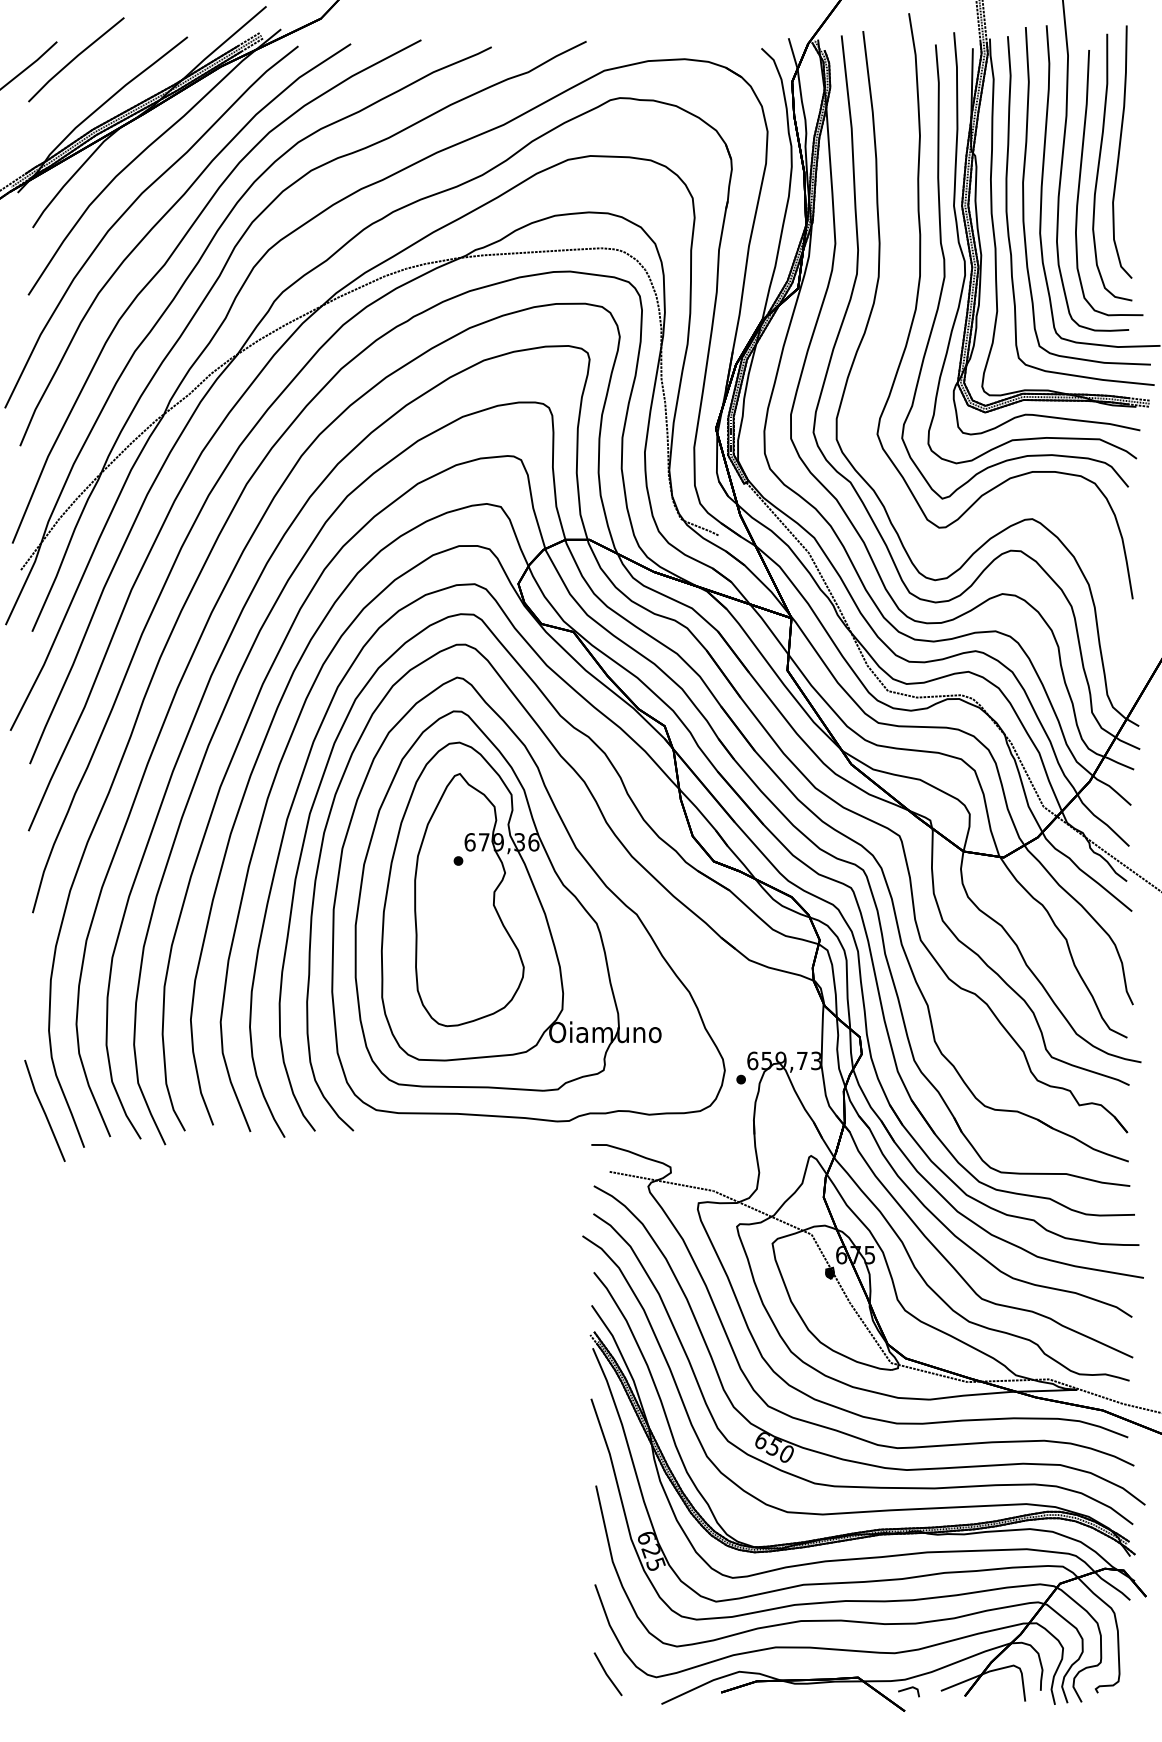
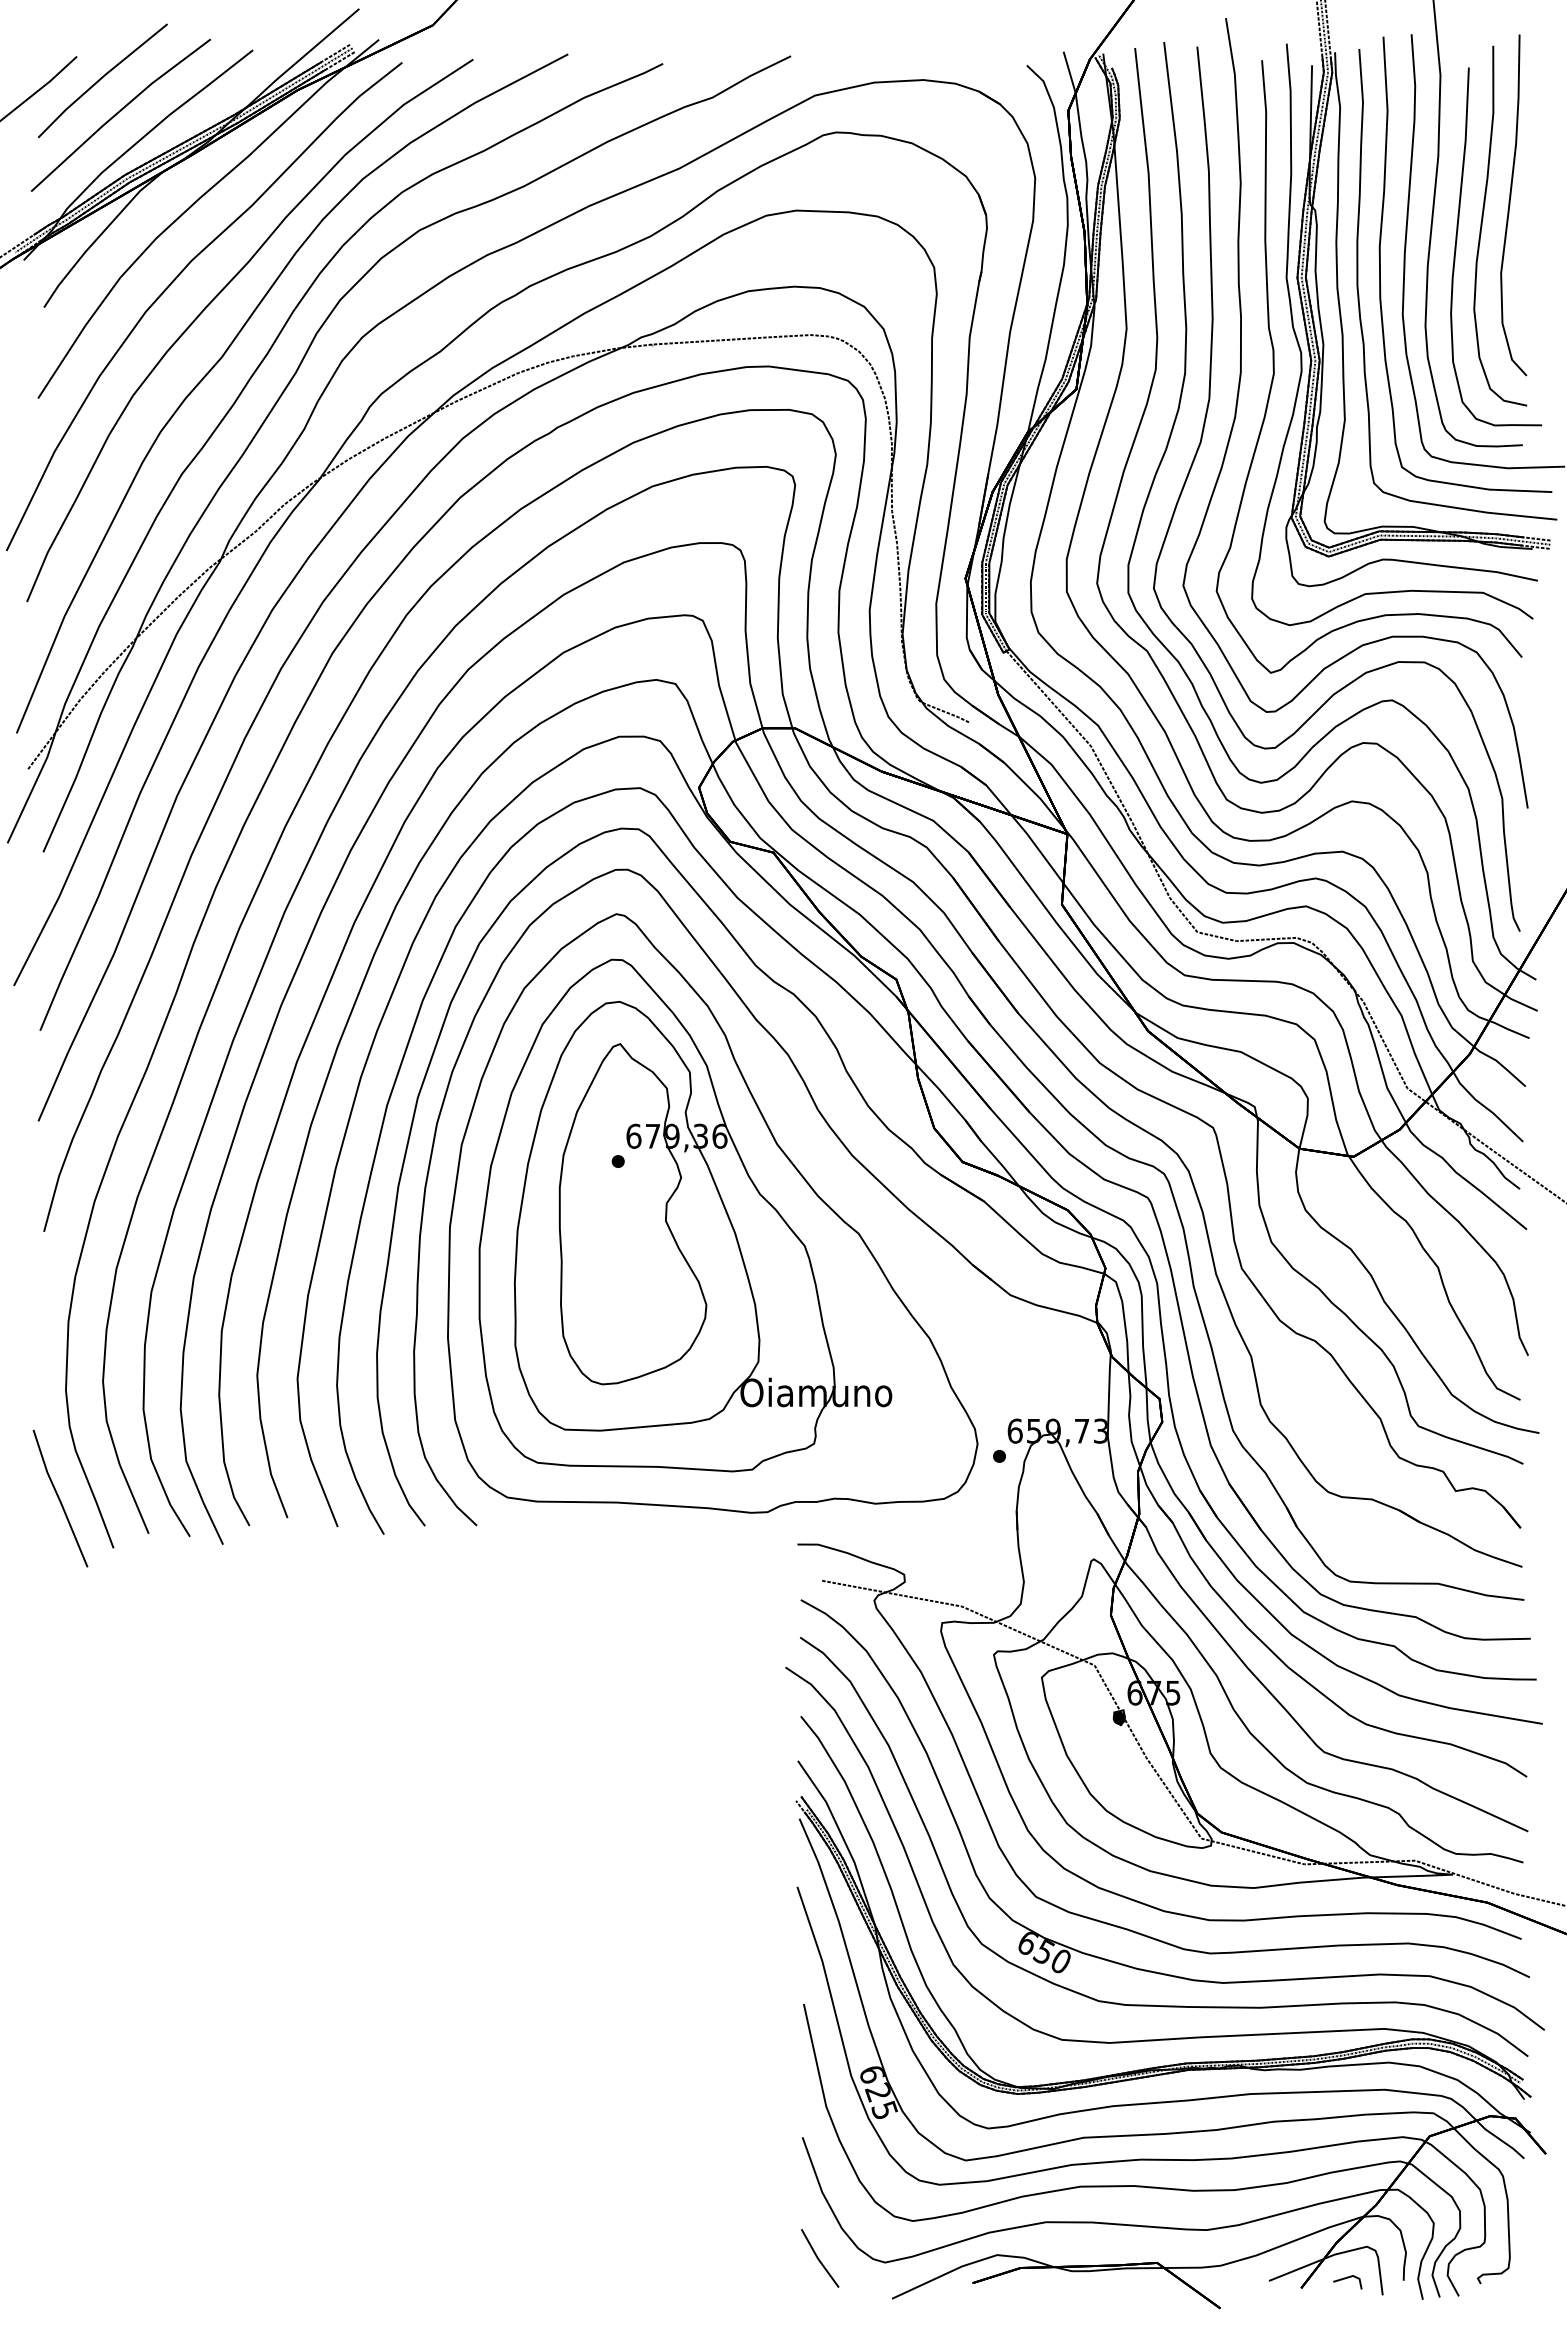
part: (89, 84) -> (120, 114), added
part: (890, 328) -> (1201, 443), added
part: (908, 1692) -> (1347, 2282), moved

